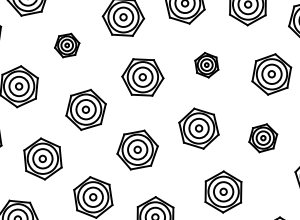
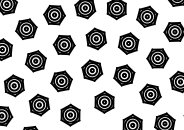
part: (67, 44) -> (26, 28), size x1.67
part: (205, 64) -> (95, 38), size x1.67
part: (263, 138) -> (124, 75), size x1.43

